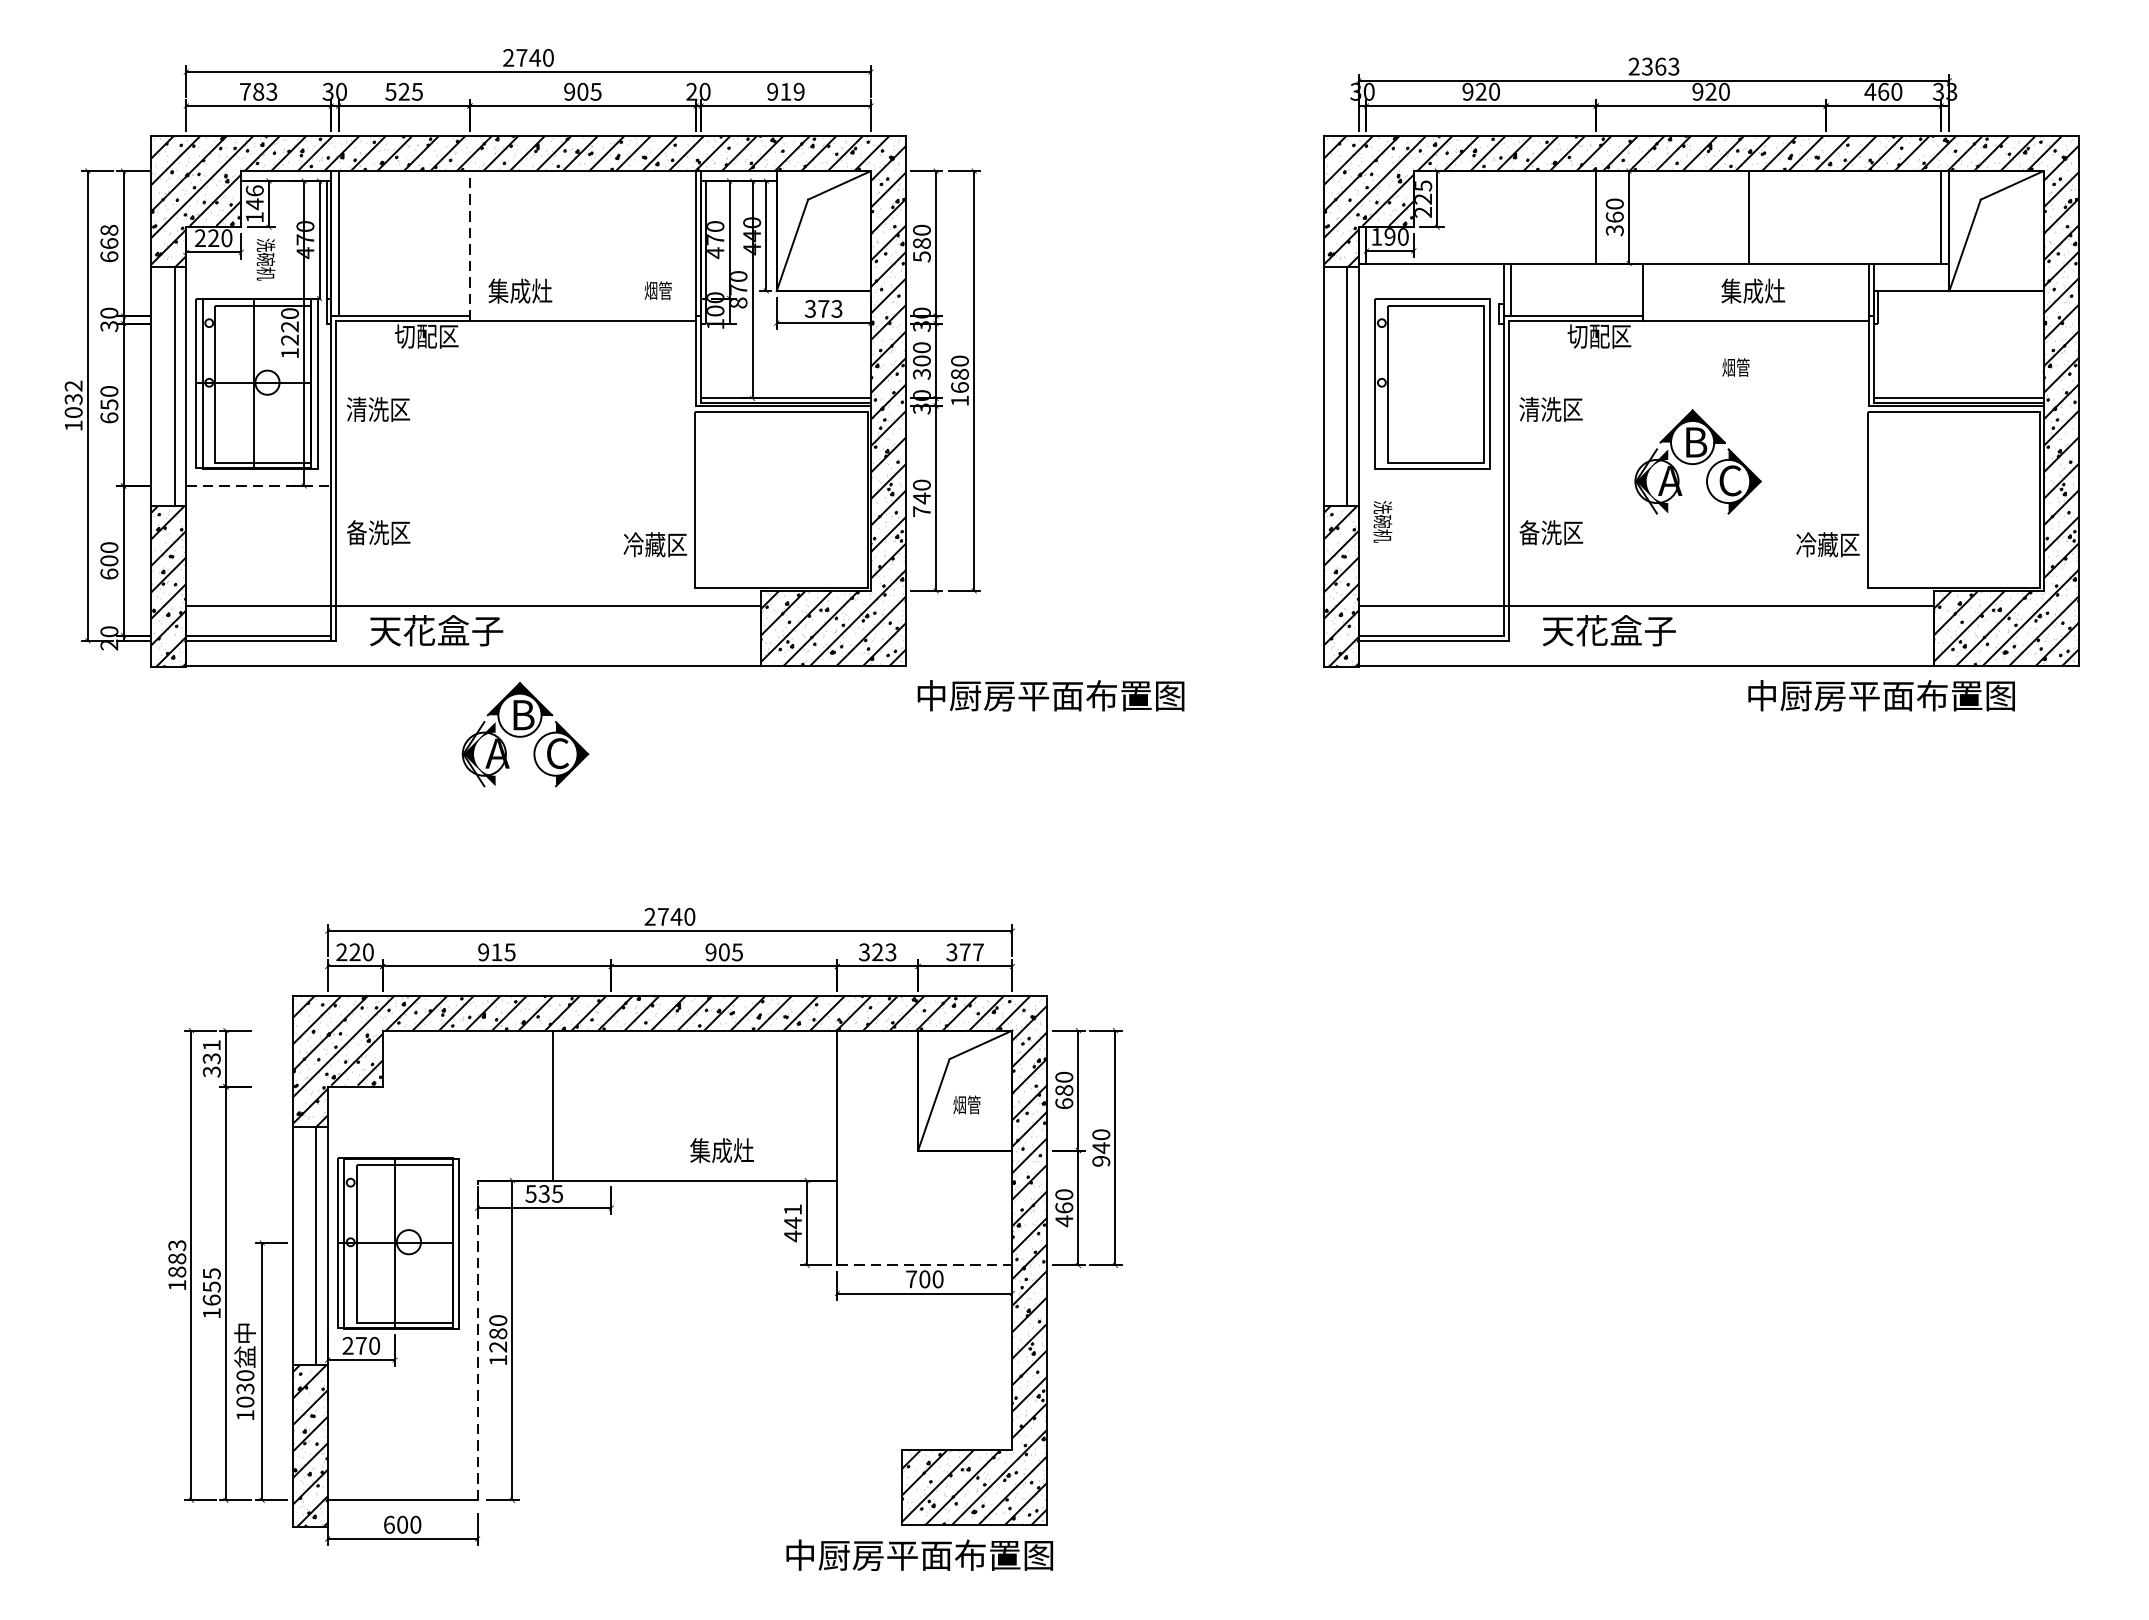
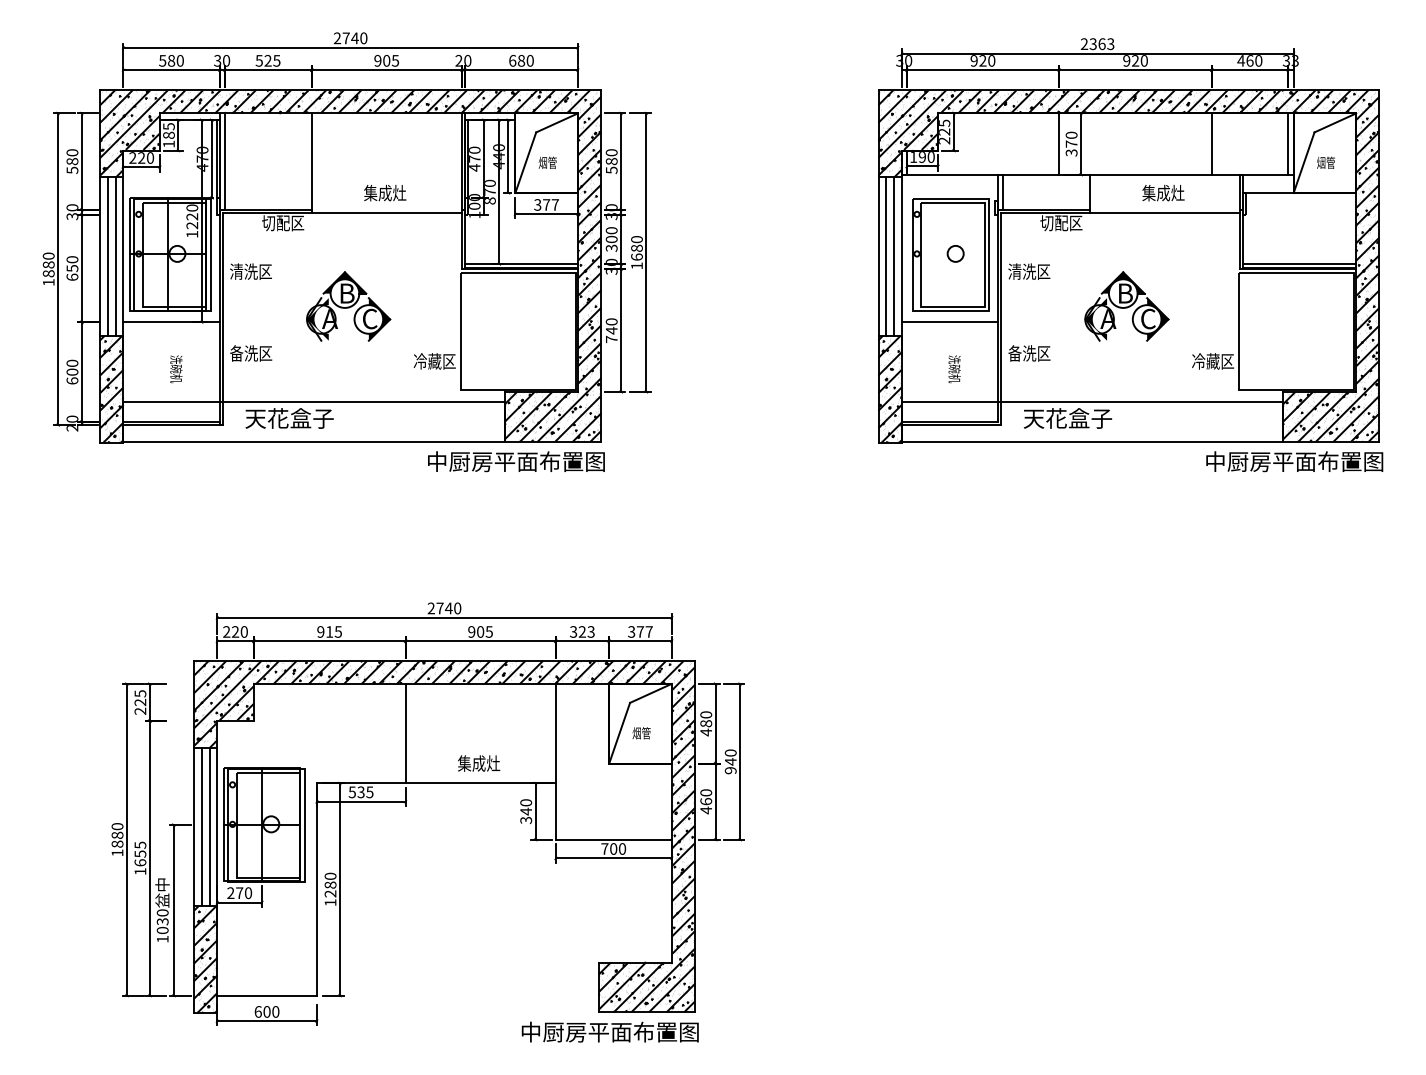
text: (258, 91) -> (171, 60), 783 -> 580
text: (785, 91) -> (521, 60), 919 -> 680
text: (254, 198) -> (168, 131), 146 -> 185
text: (1614, 216) -> (1071, 143), 360 -> 370
line: (1748, 216) -> (1211, 143), moved
text: (109, 243) -> (72, 161), 668 -> 580
line: (469, 246) -> (311, 163), dashed -> solid
text: (266, 260) -> (176, 369), moved
text: (520, 290) -> (385, 192), moved
text: (657, 290) -> (547, 162), moved
text: (835, 308) -> (554, 204), 373 -> 377
text: (1735, 367) -> (1325, 162), moved
circle: (1439, 382) -> (955, 253), added
line: (162, 386) -> (107, 256), added
line: (1335, 386) -> (886, 256), added
text: (73, 398) -> (48, 264), 1032 -> 1880
line: (260, 486) -> (172, 322), dashed -> solid
line: (1430, 486) -> (949, 322), added
text: (1382, 522) -> (954, 369), moved
text: (1051, 695) -> (516, 461), moved
text: (1881, 695) -> (1294, 461), moved
part: (525, 734) -> (348, 306), moved
text: (211, 1058) -> (140, 702), 331 -> 225
text: (1064, 1103) -> (706, 732), 680 -> 480
line: (552, 1105) -> (405, 733), moved
text: (793, 1222) -> (526, 811), 441 -> 340
text: (177, 1245) -> (117, 826), 1883 -> 1880
line: (303, 1245) -> (201, 826), added
line: (926, 1265) -> (614, 839), dashed -> solid
line: (477, 1340) -> (316, 889), dashed -> solid

